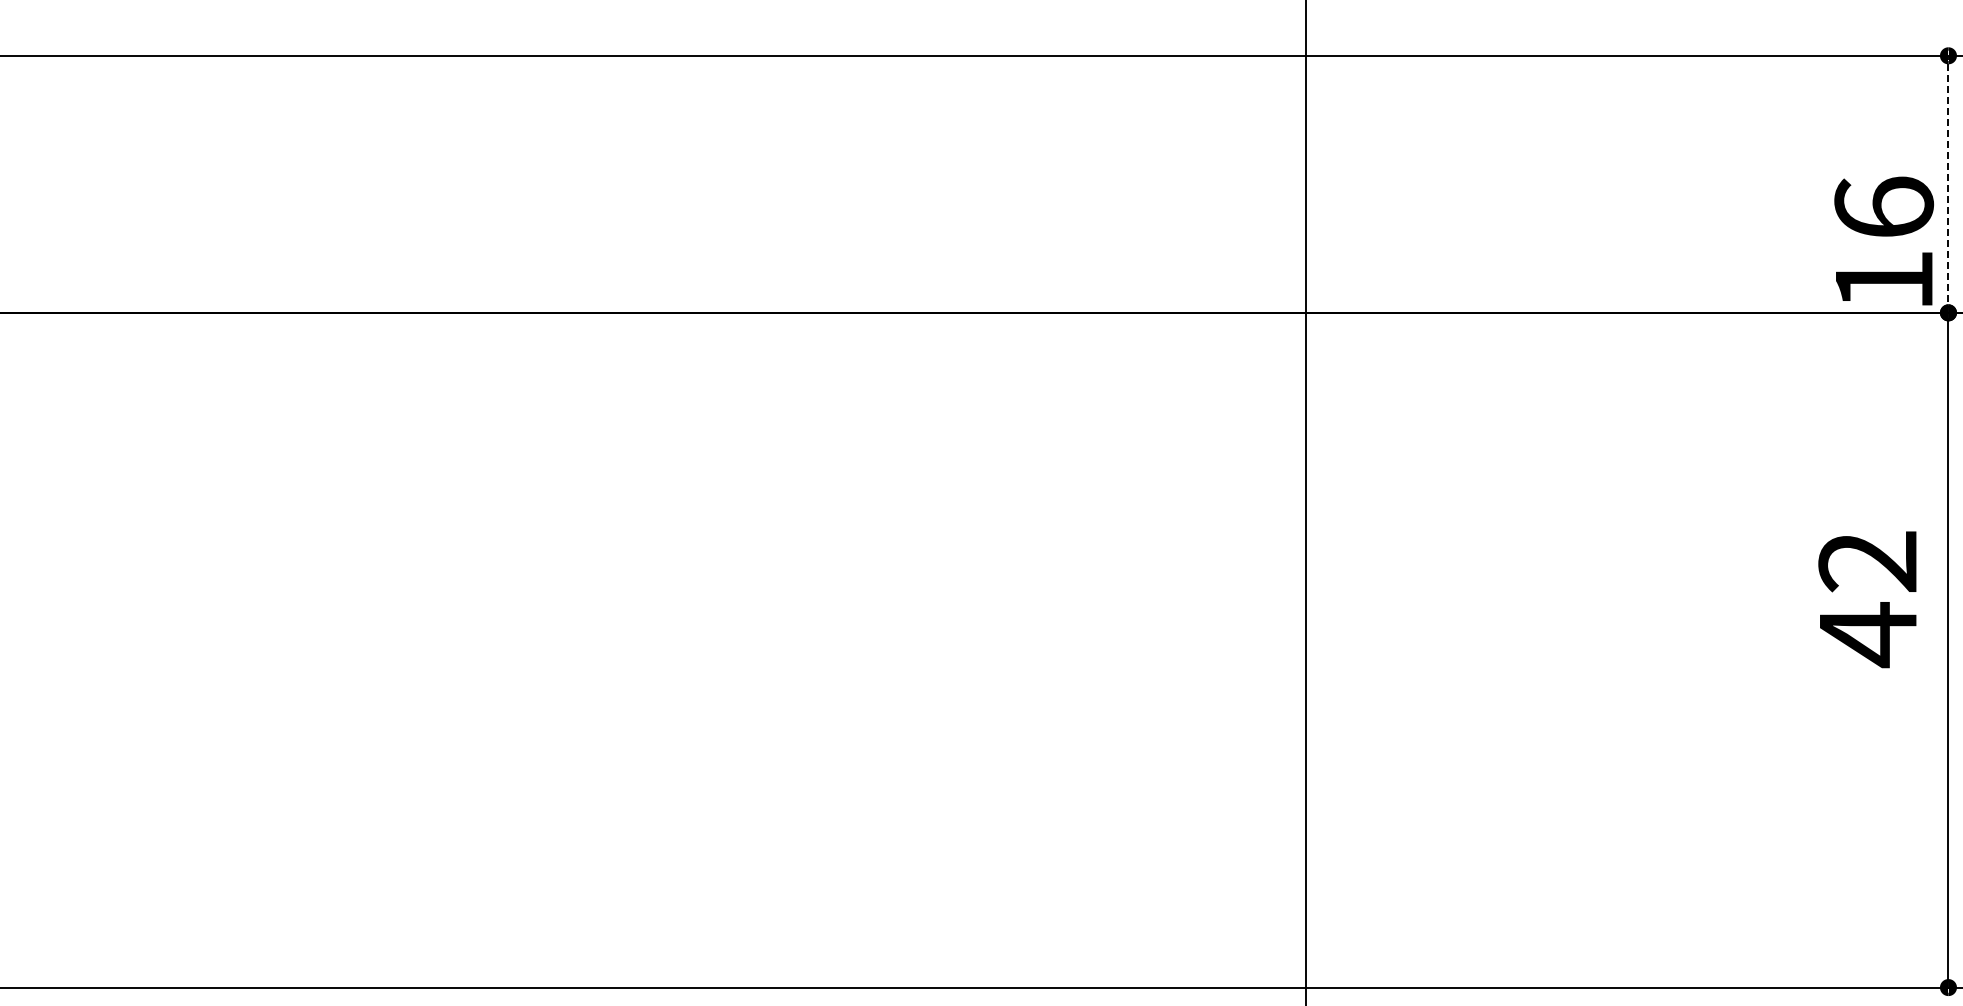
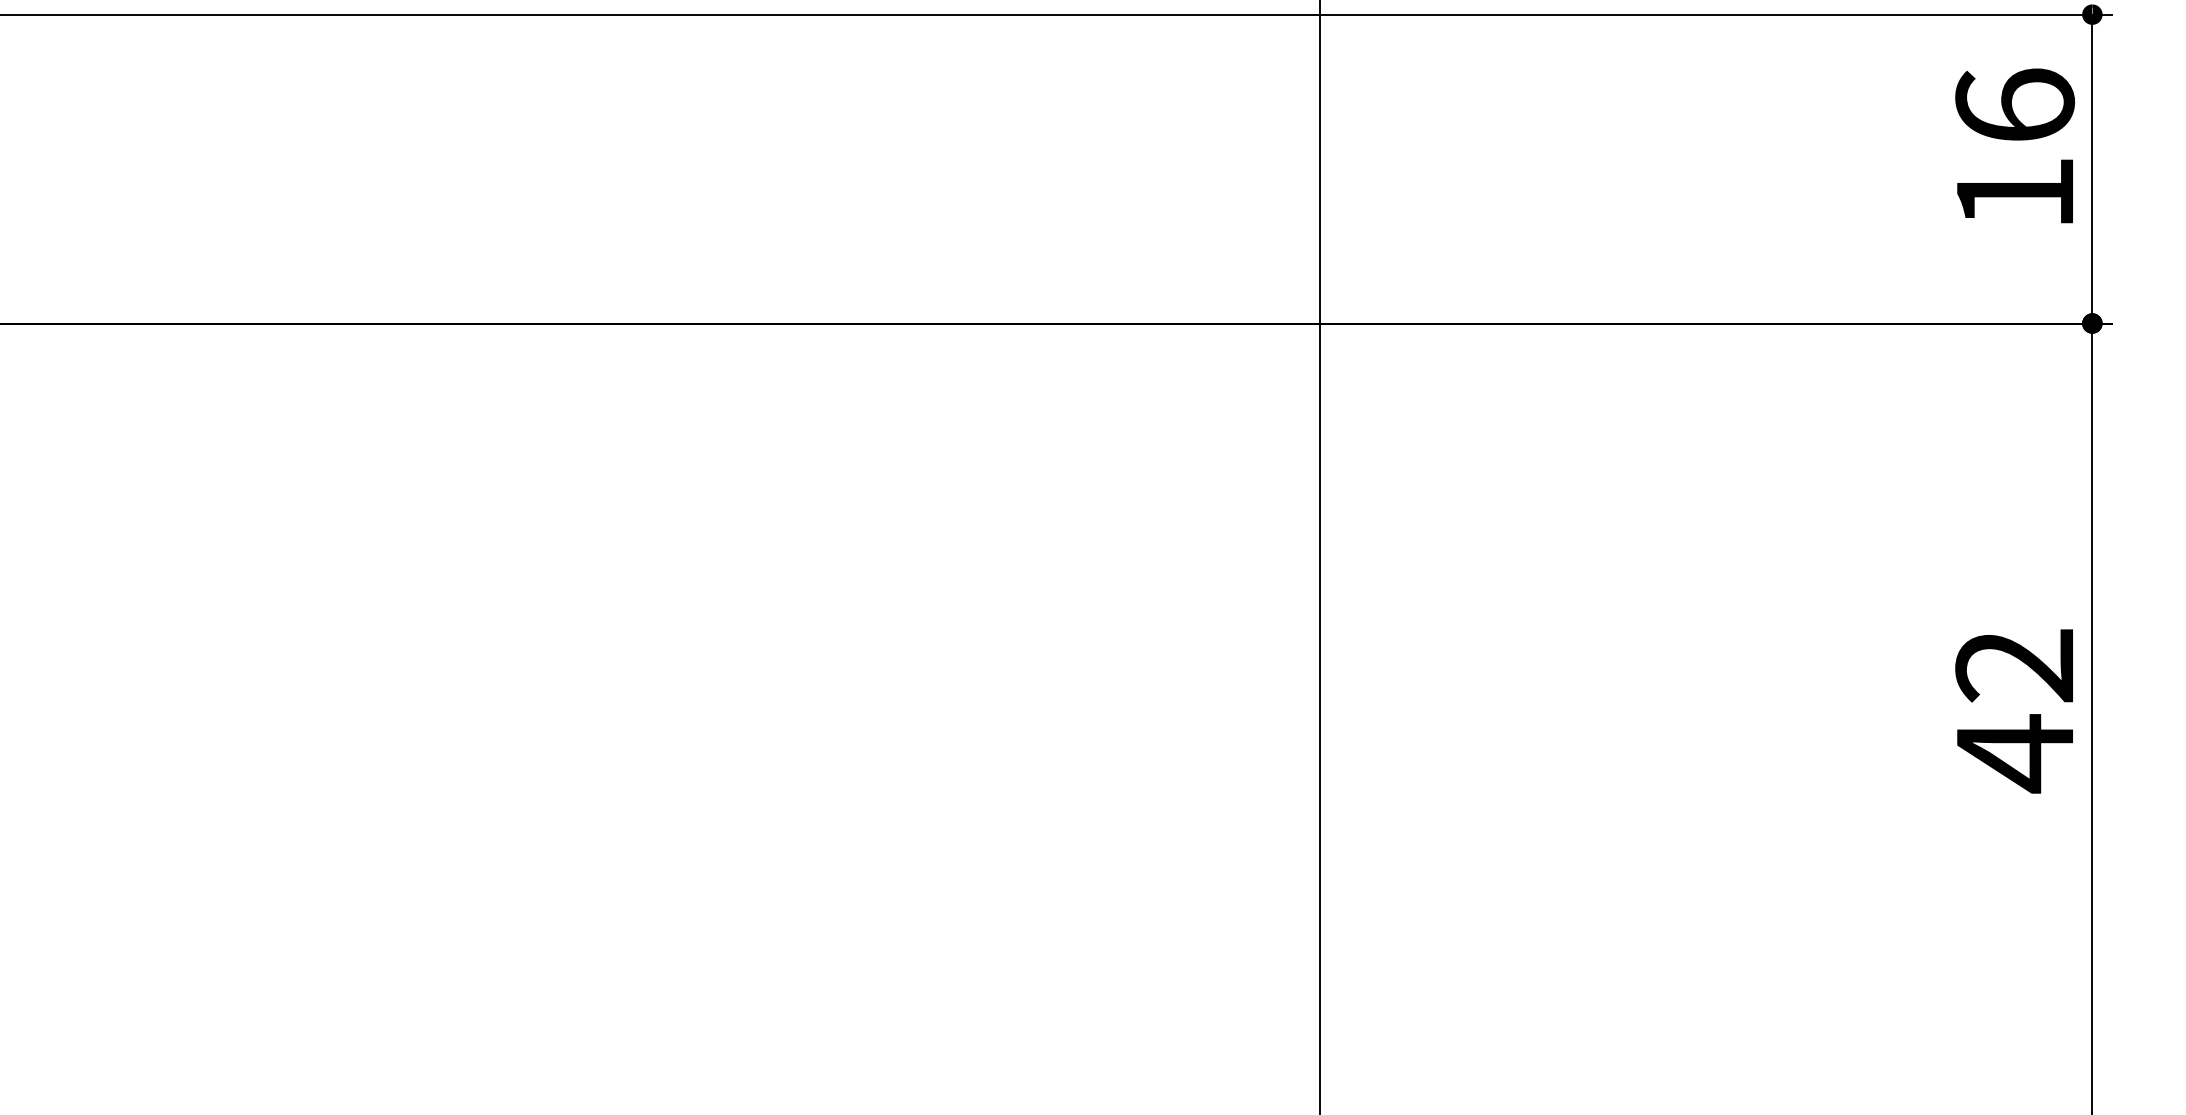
line: (1948, 184) -> (2092, 169), dashed -> solid
text: (1883, 240) -> (2014, 145), moved
text: (1867, 599) -> (2014, 711), moved

